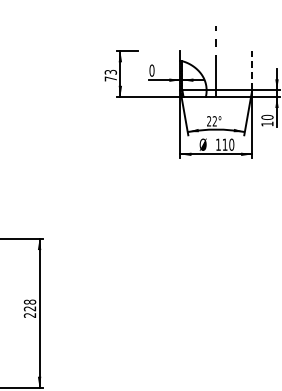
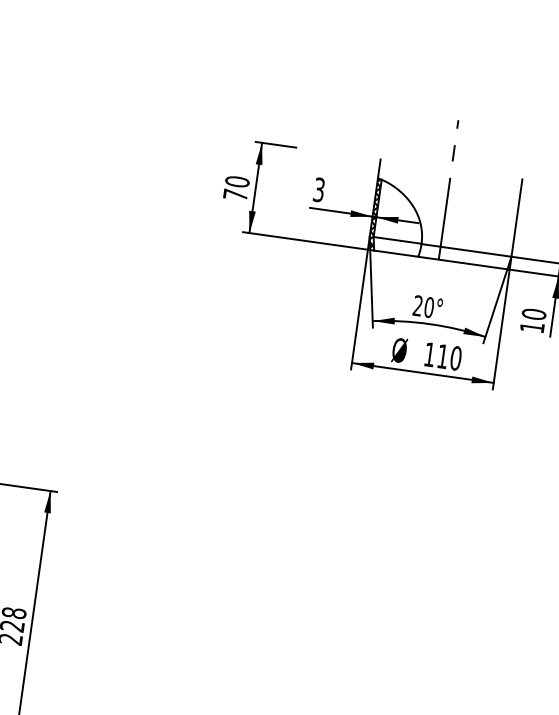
text: (151, 70) -> (318, 189), 0 -> 3
line: (252, 70) -> (517, 217), dashed -> solid
text: (110, 71) -> (237, 180), 73 -> 70
text: (214, 121) -> (428, 307), 22° -> 20°

